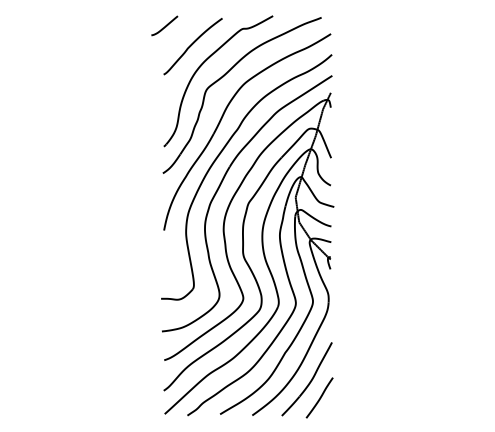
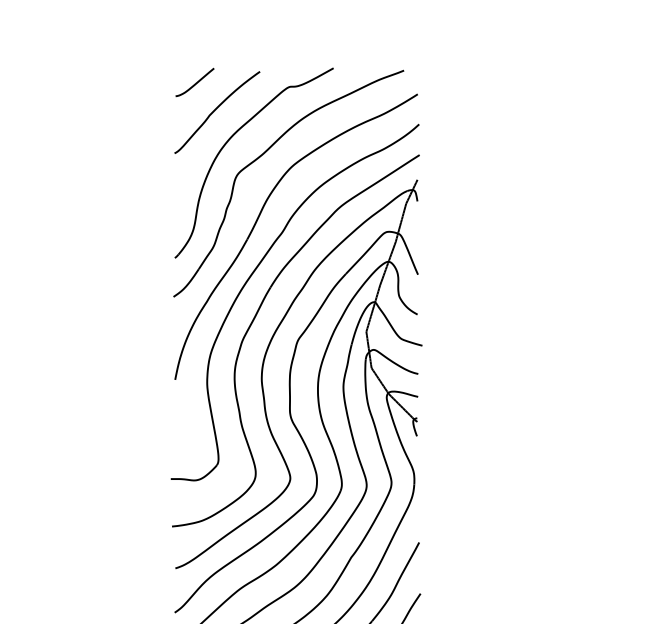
curve: (165, 25) -> (196, 81), moved

